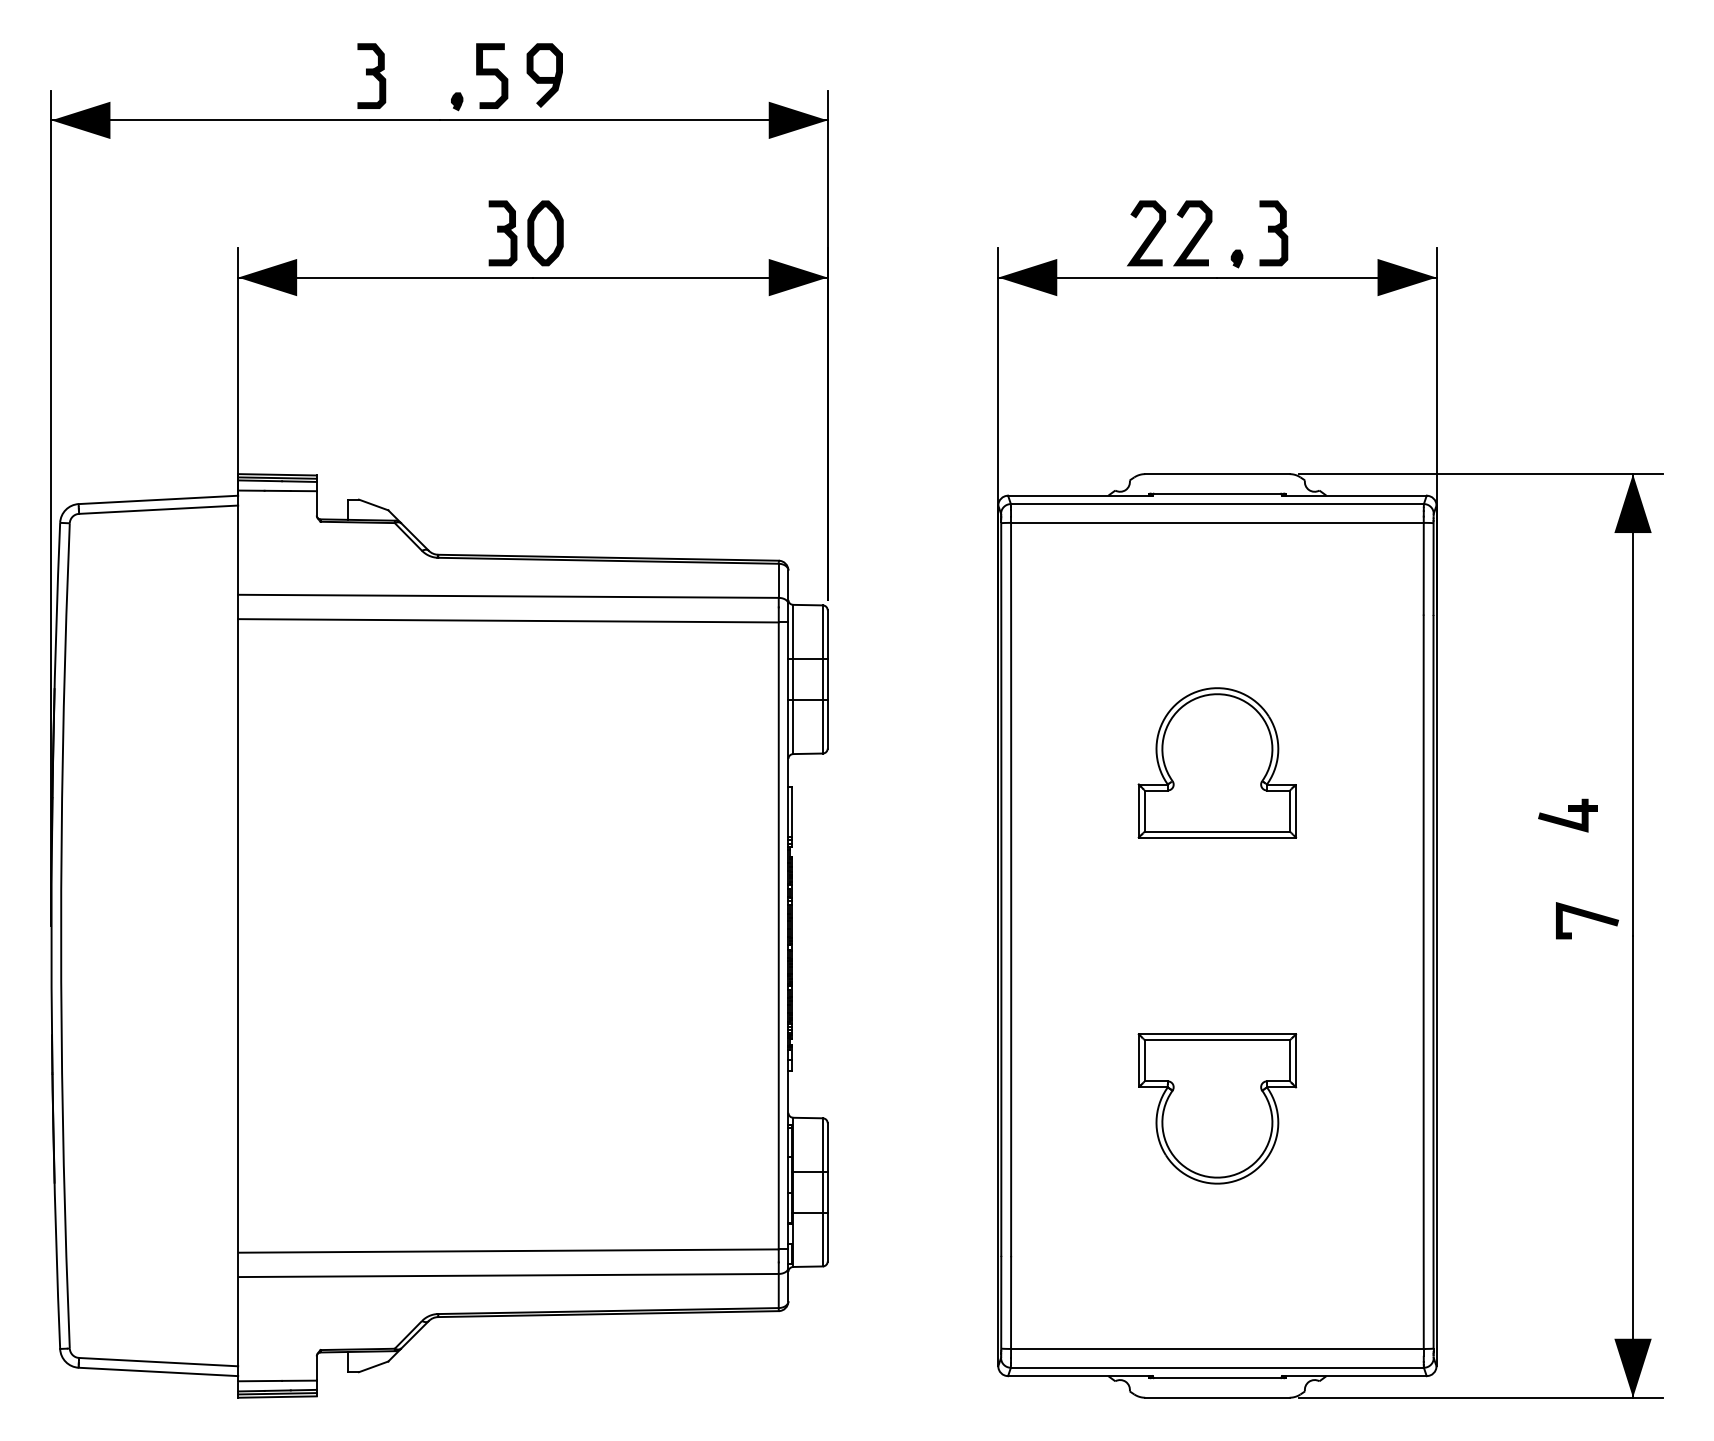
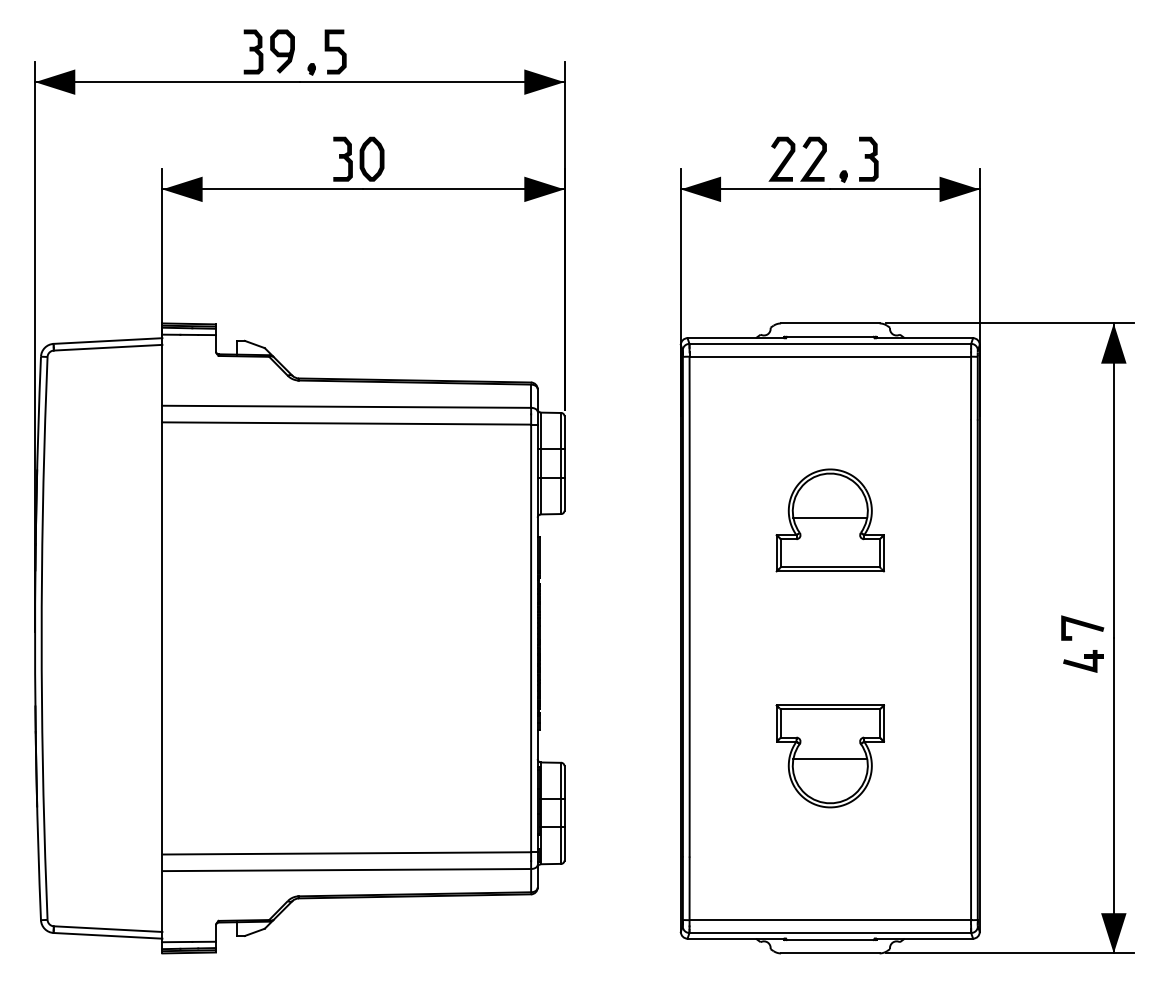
curve: (544, 76) -> (282, 52), moved
line: (1217, 758) -> (830, 517), added
part: (1568, 815) -> (1083, 661), moved
line: (1217, 1113) -> (830, 759), added

